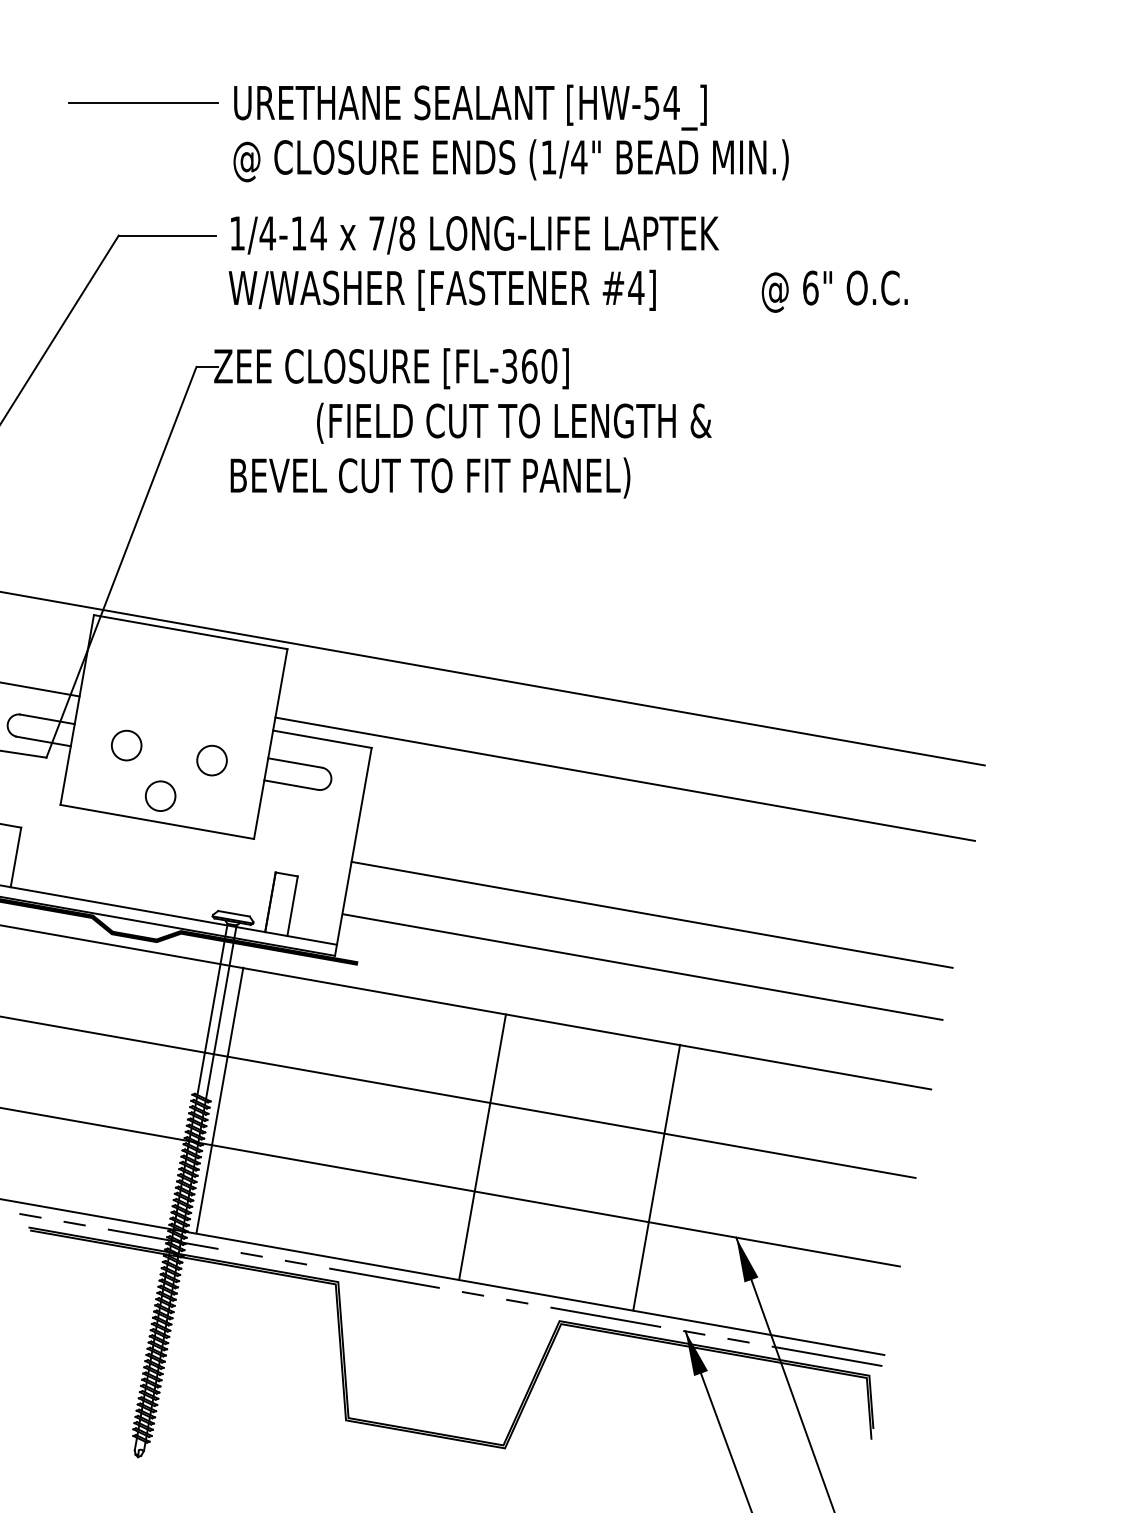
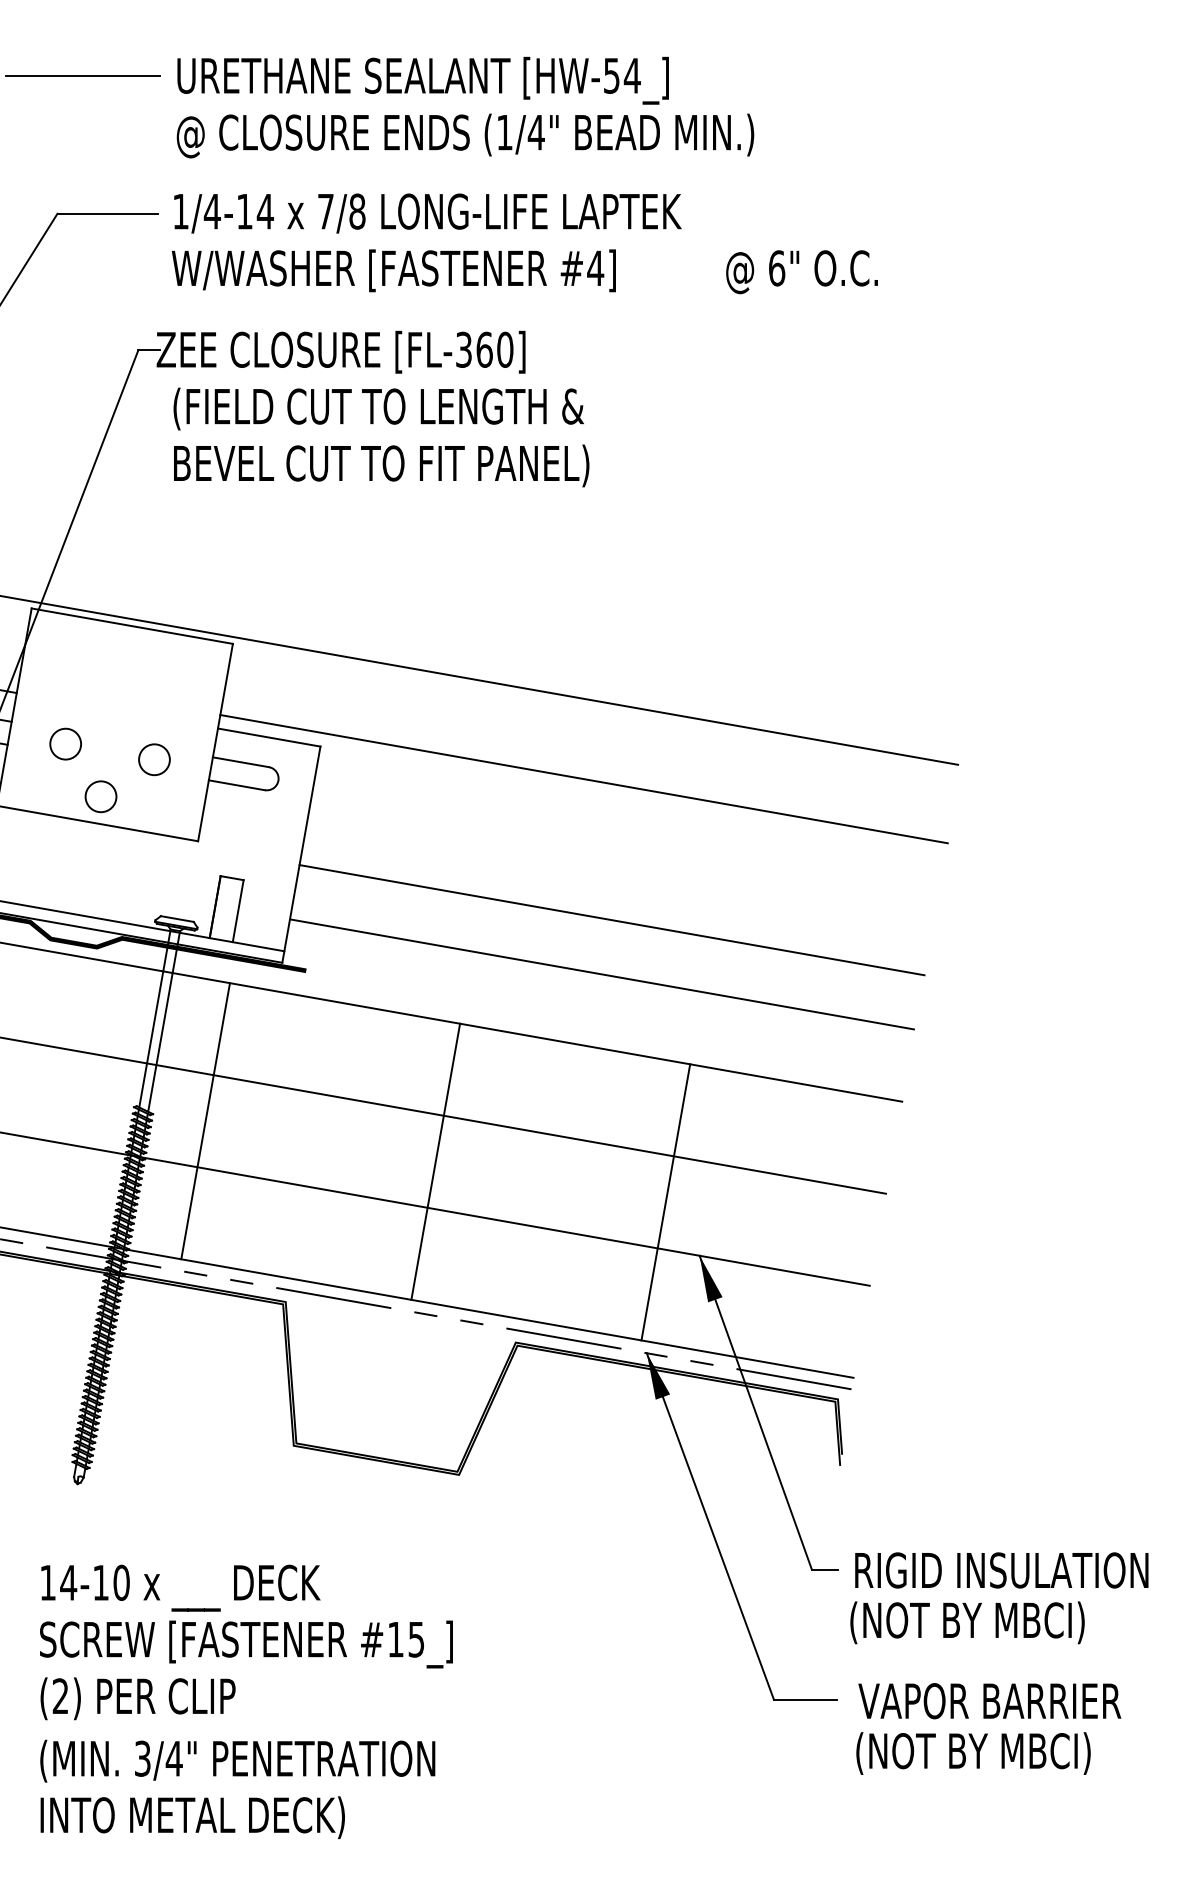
text: (514, 422) -> (378, 408), moved
line: (219, 1100) -> (205, 1121), moved
line: (656, 1177) -> (665, 1202), moved

